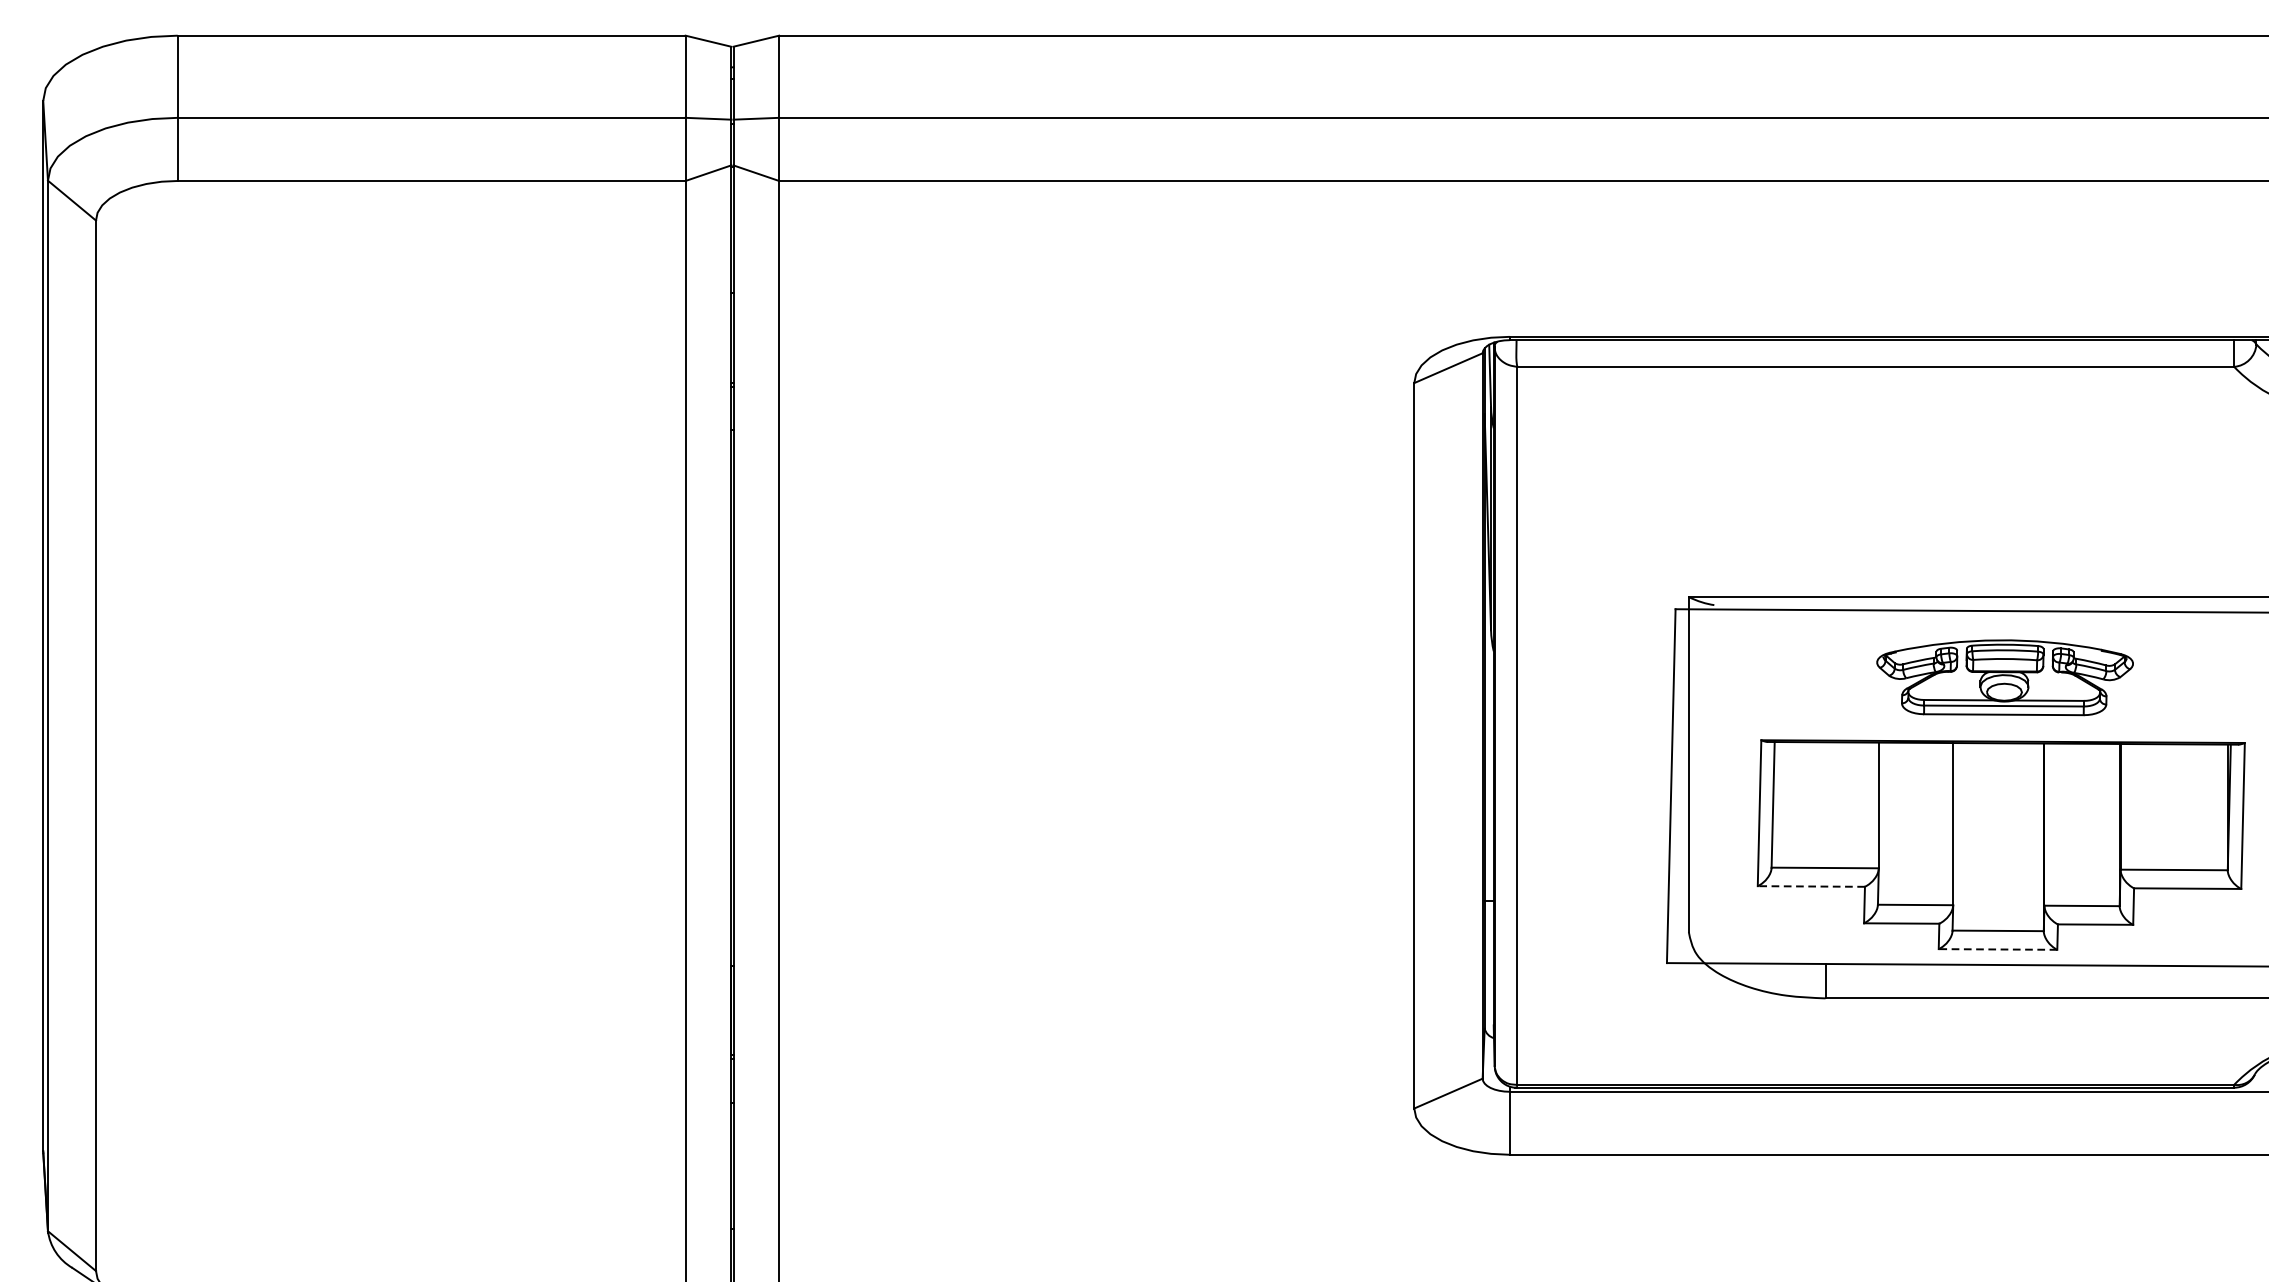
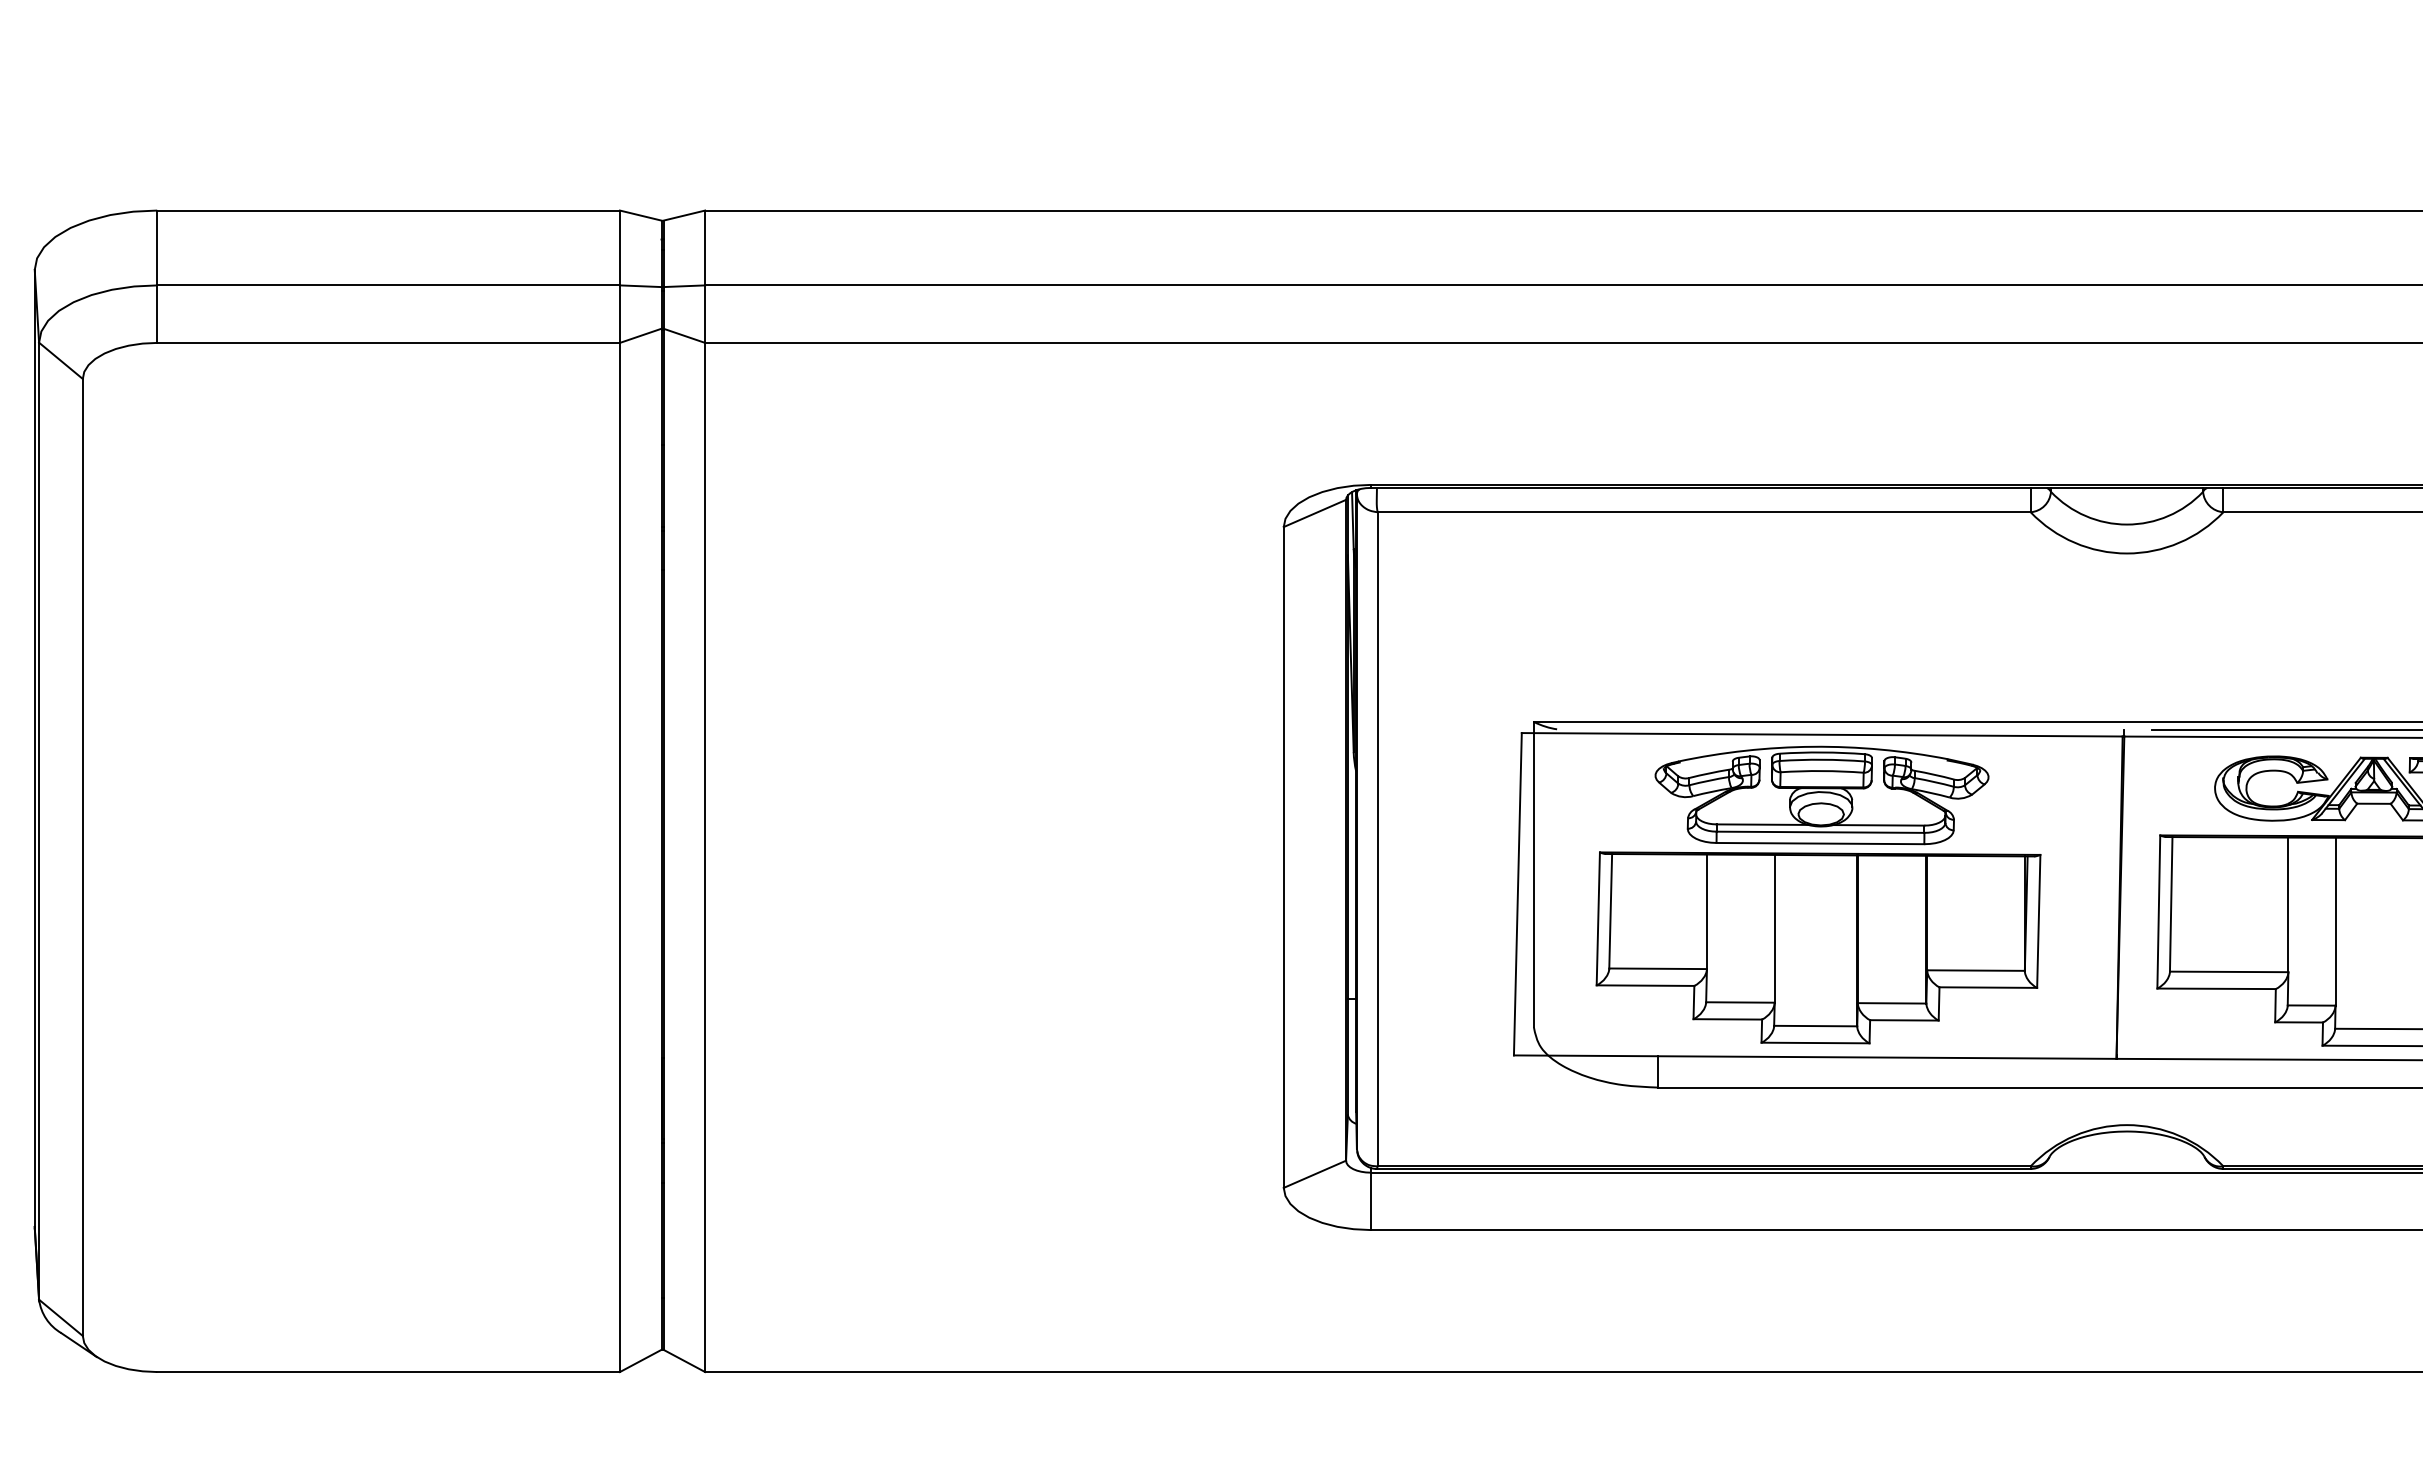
part: (2004, 677) -> (1821, 795), size x1.43
line: (1811, 886) -> (1645, 985), dashed -> solid
line: (1997, 950) -> (1815, 1043), dashed -> solid

